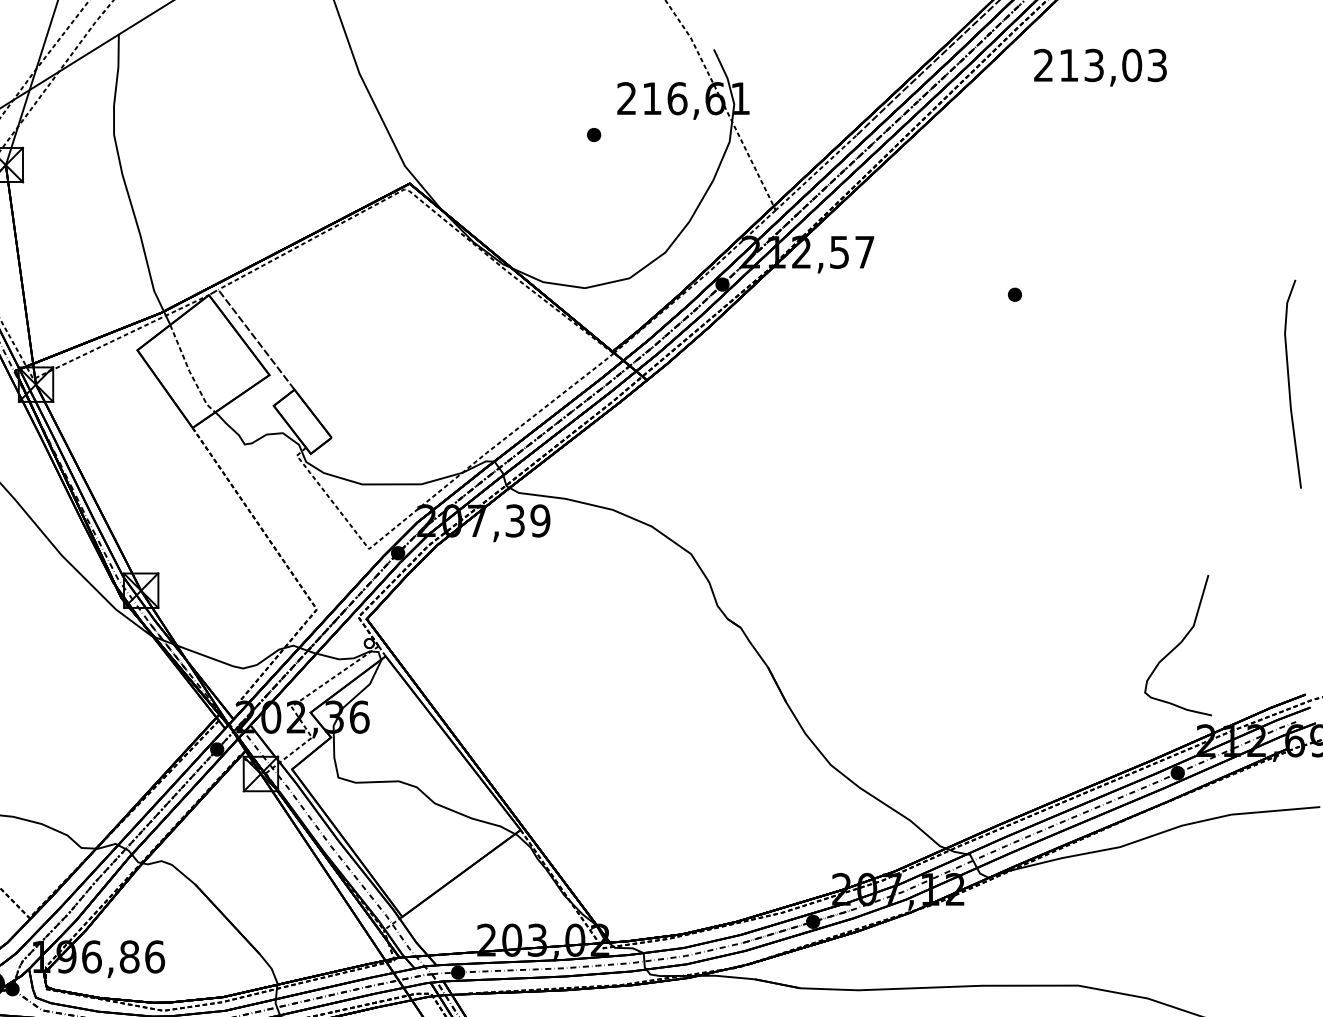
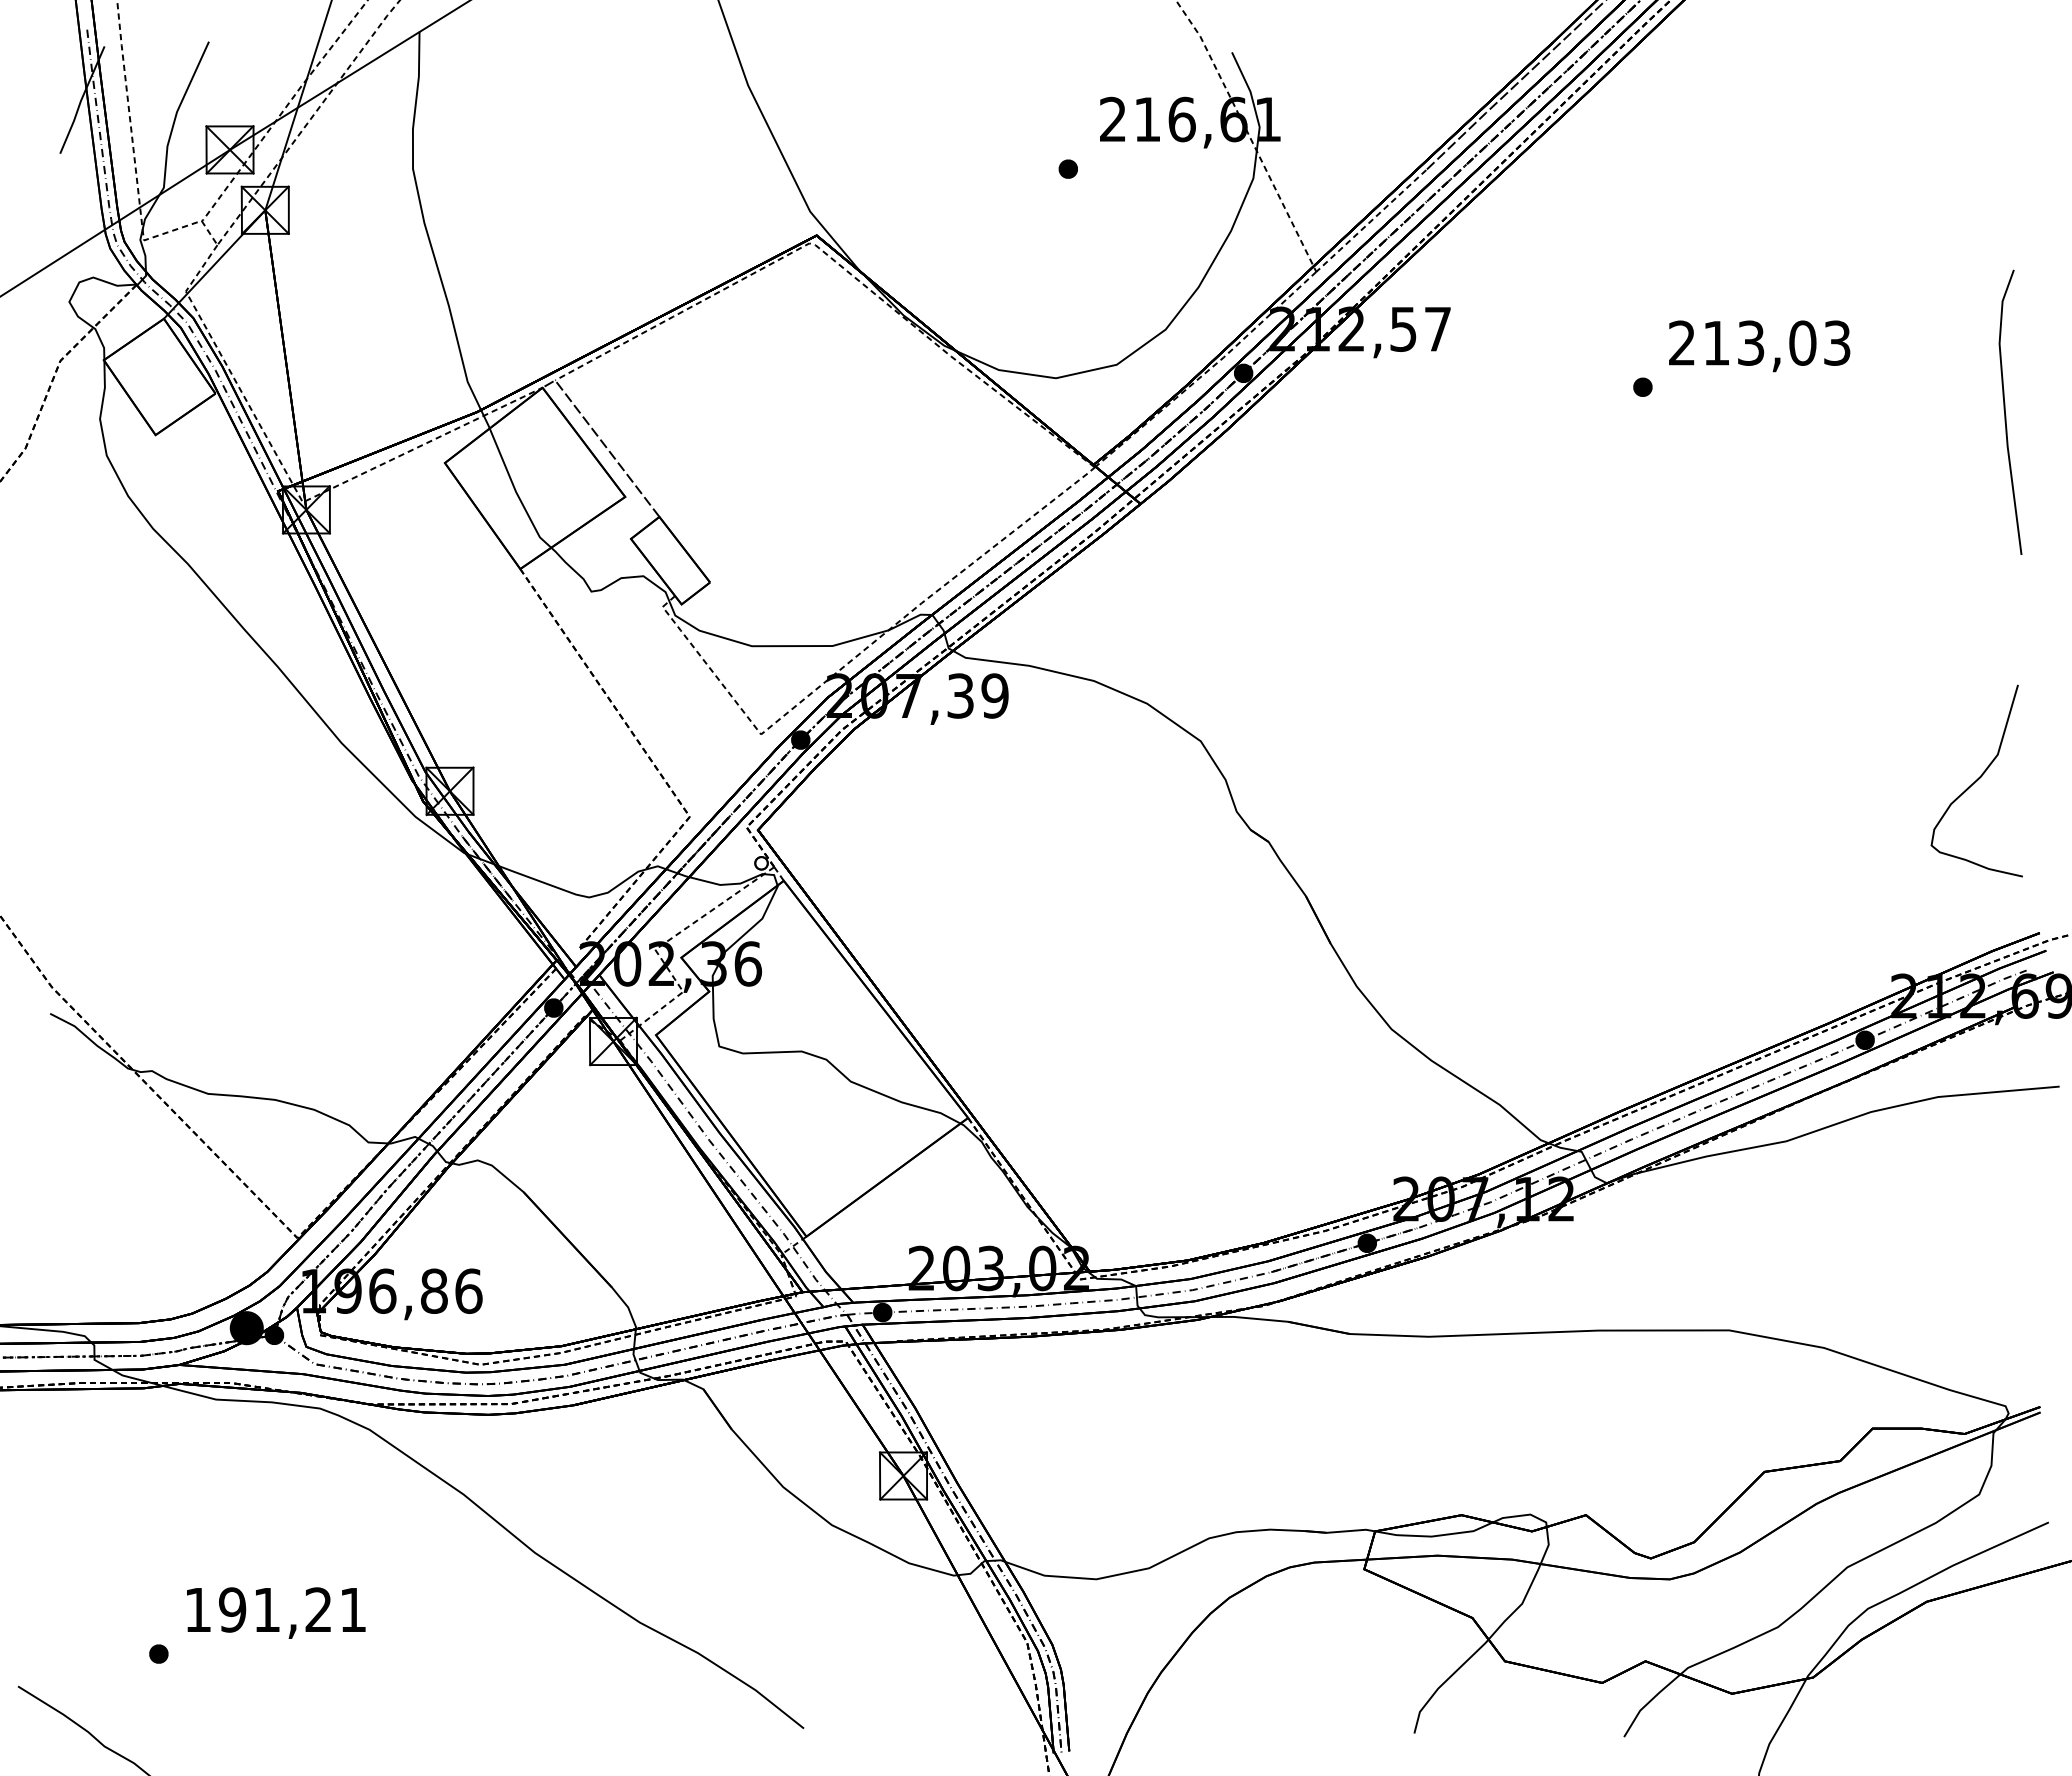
text: (1100, 67) -> (1759, 346), moved
line: (189, 371) -> (516, 492), dashed -> solid
line: (1289, 383) -> (2005, 411), moved
curve: (1178, 645) -> (1976, 780), moved

